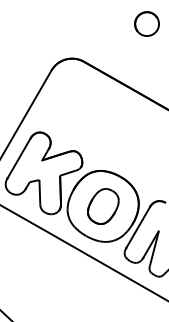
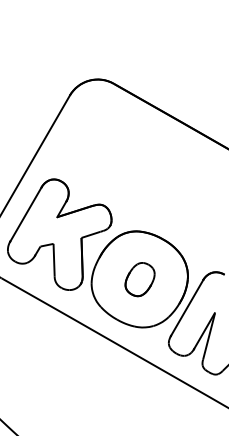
part: (146, 23) -> (198, 31), removed
part: (103, 206) -> (140, 279), size x0.7

